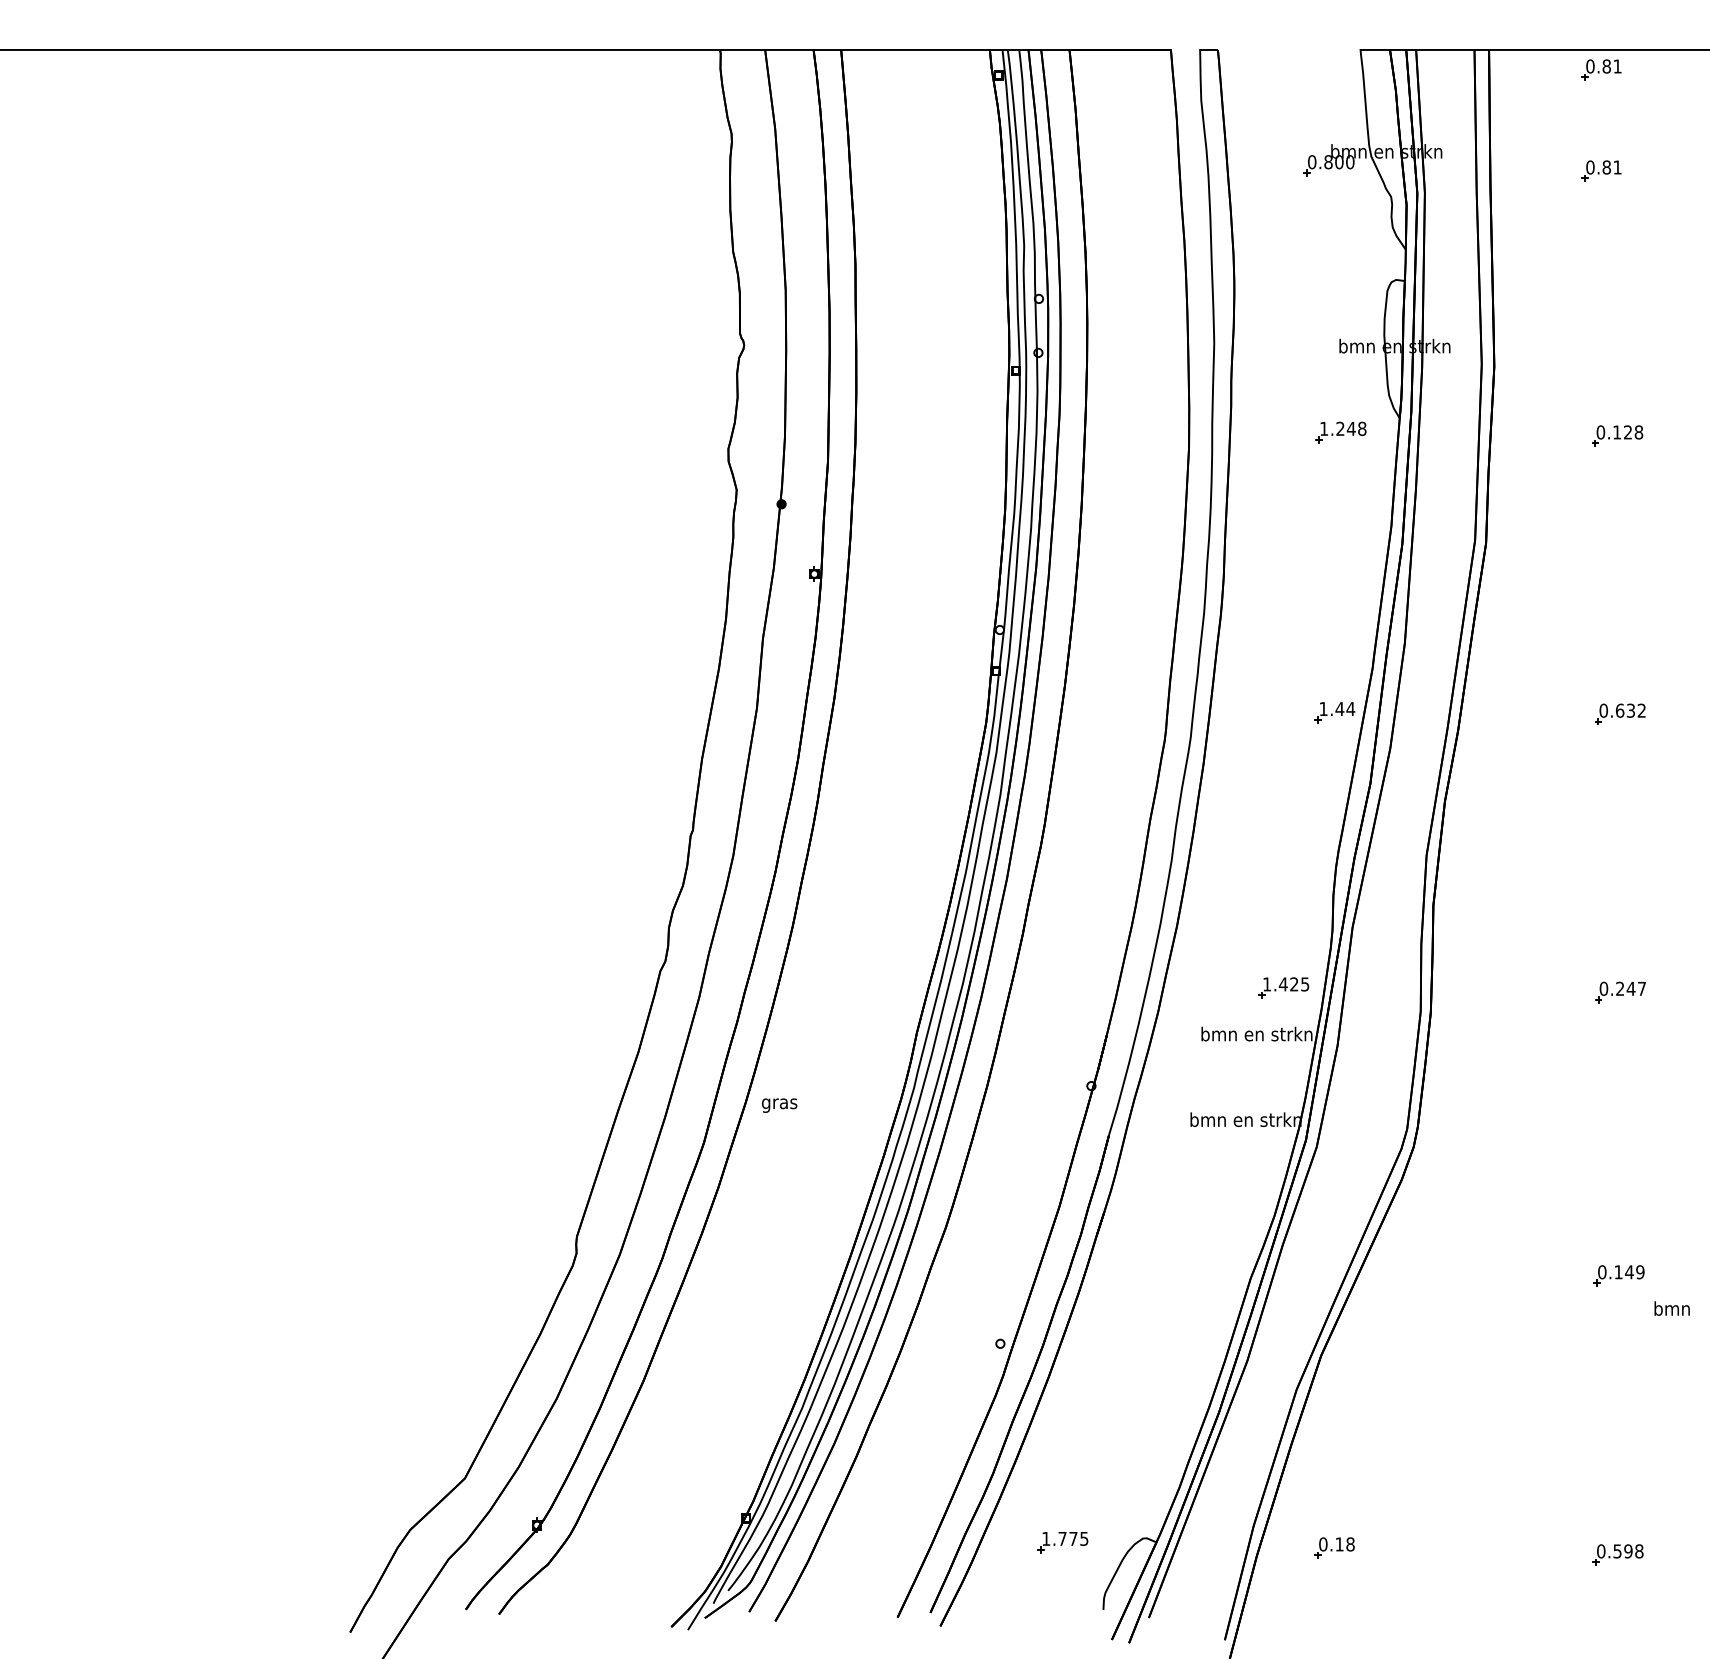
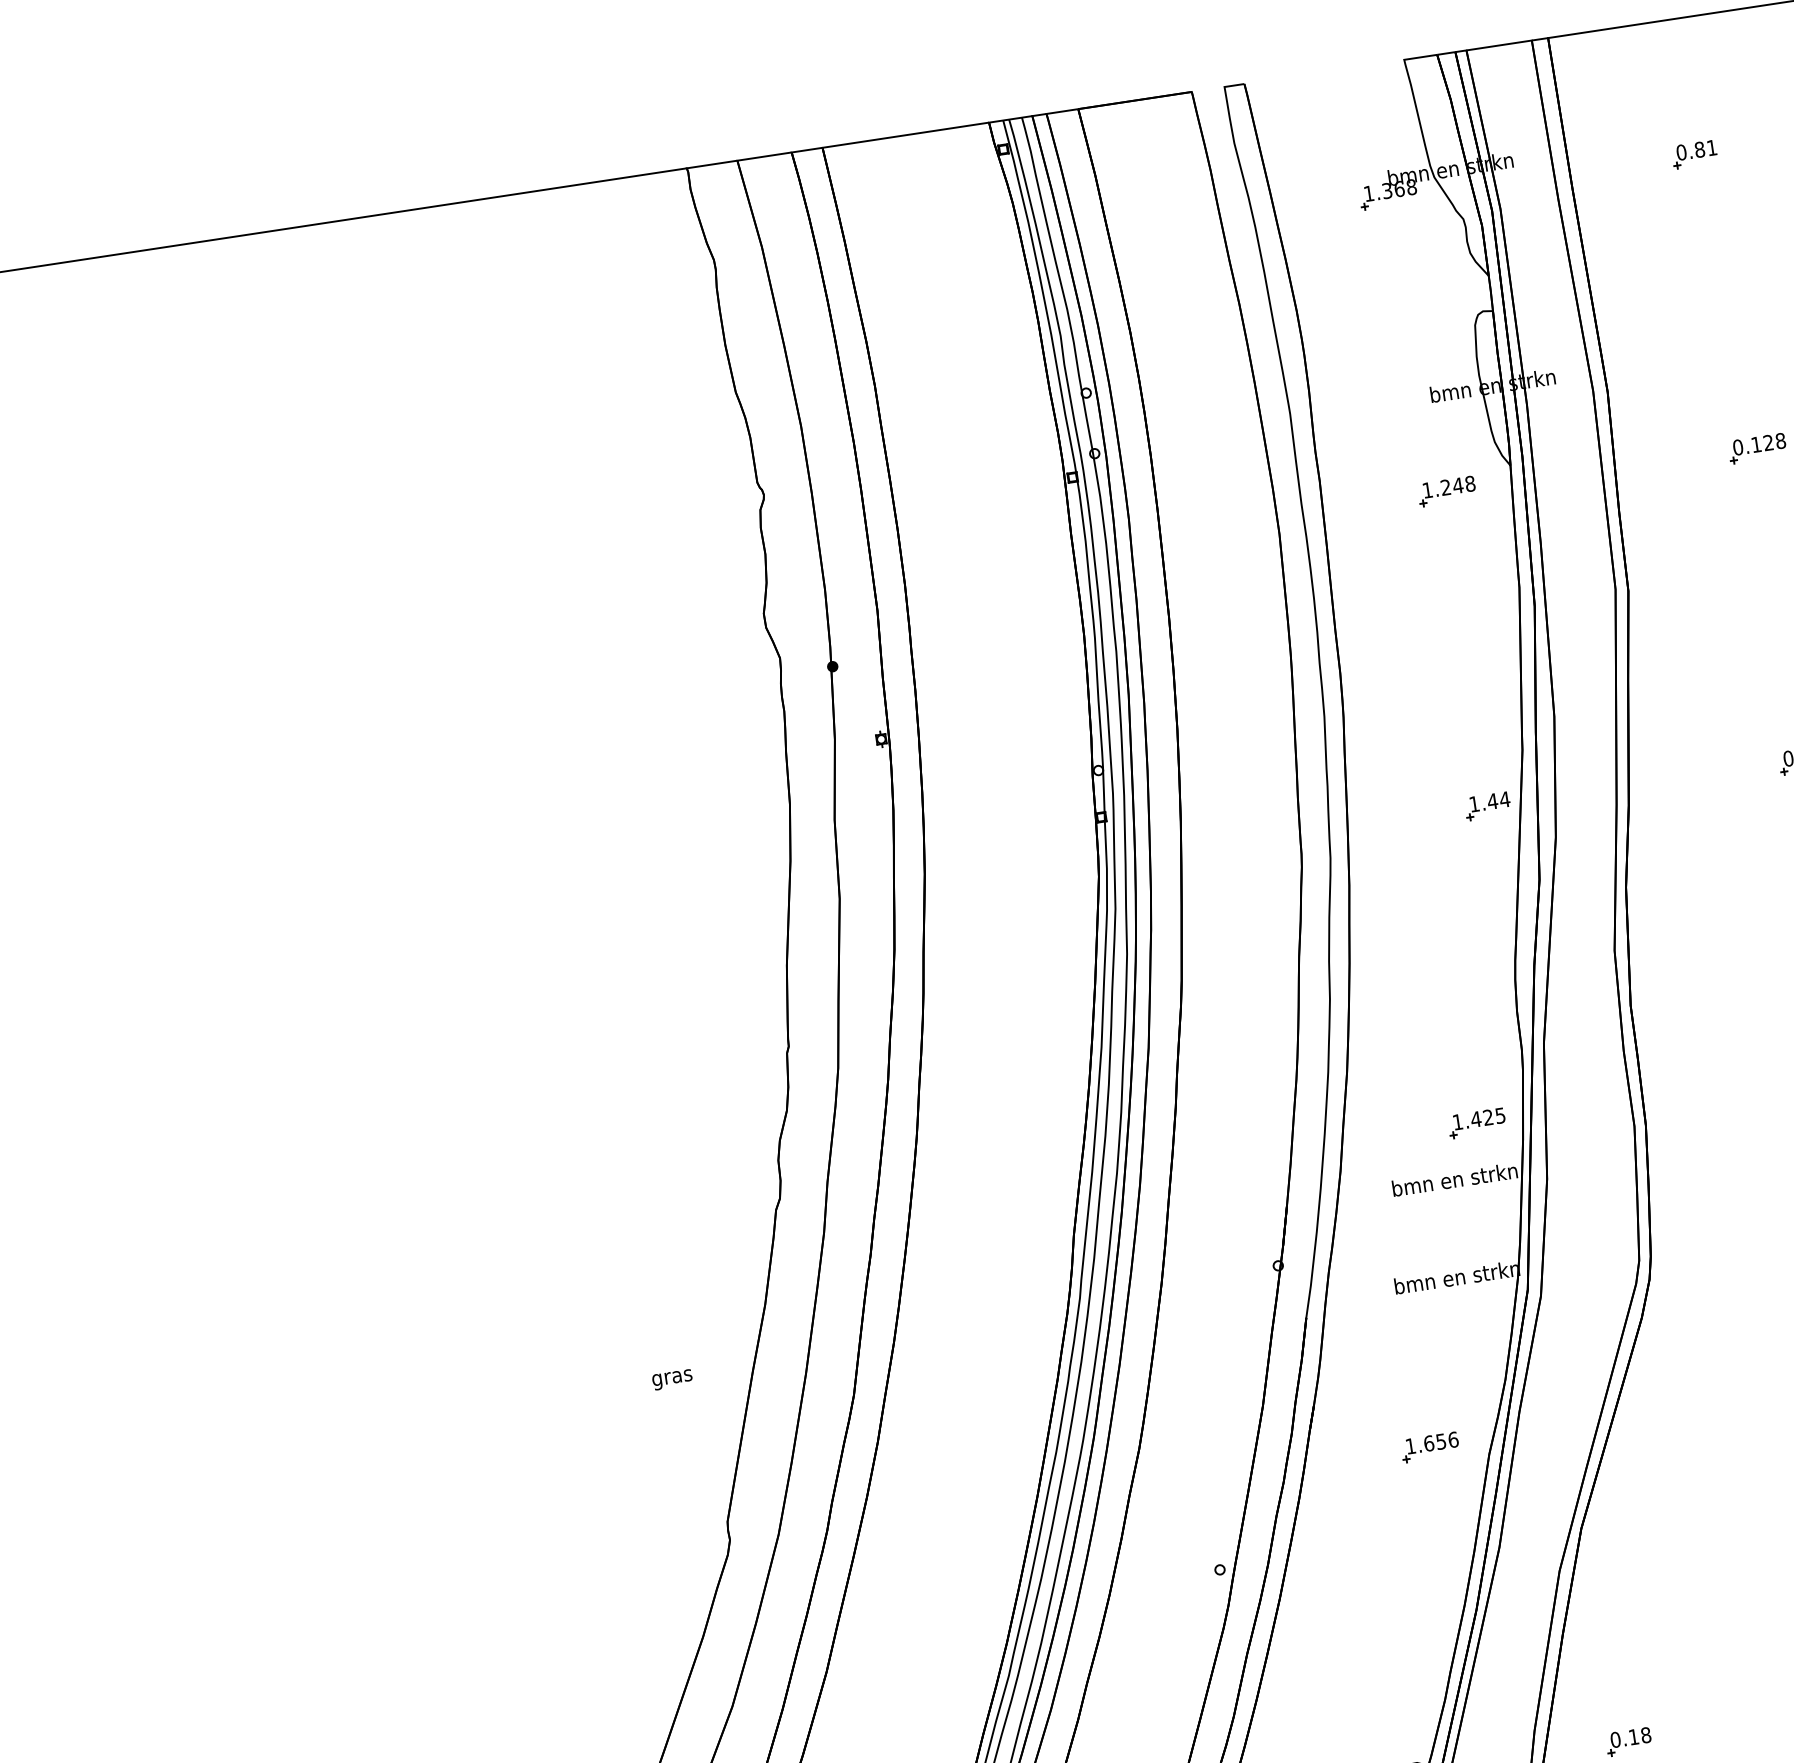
part: (1601, 69) -> (1677, 40), removed
text: (1331, 162) -> (1390, 190), 0.800 -> 1.368
text: (779, 1105) -> (672, 1379), moved
part: (1199, 1264) -> (1429, 1447), added

